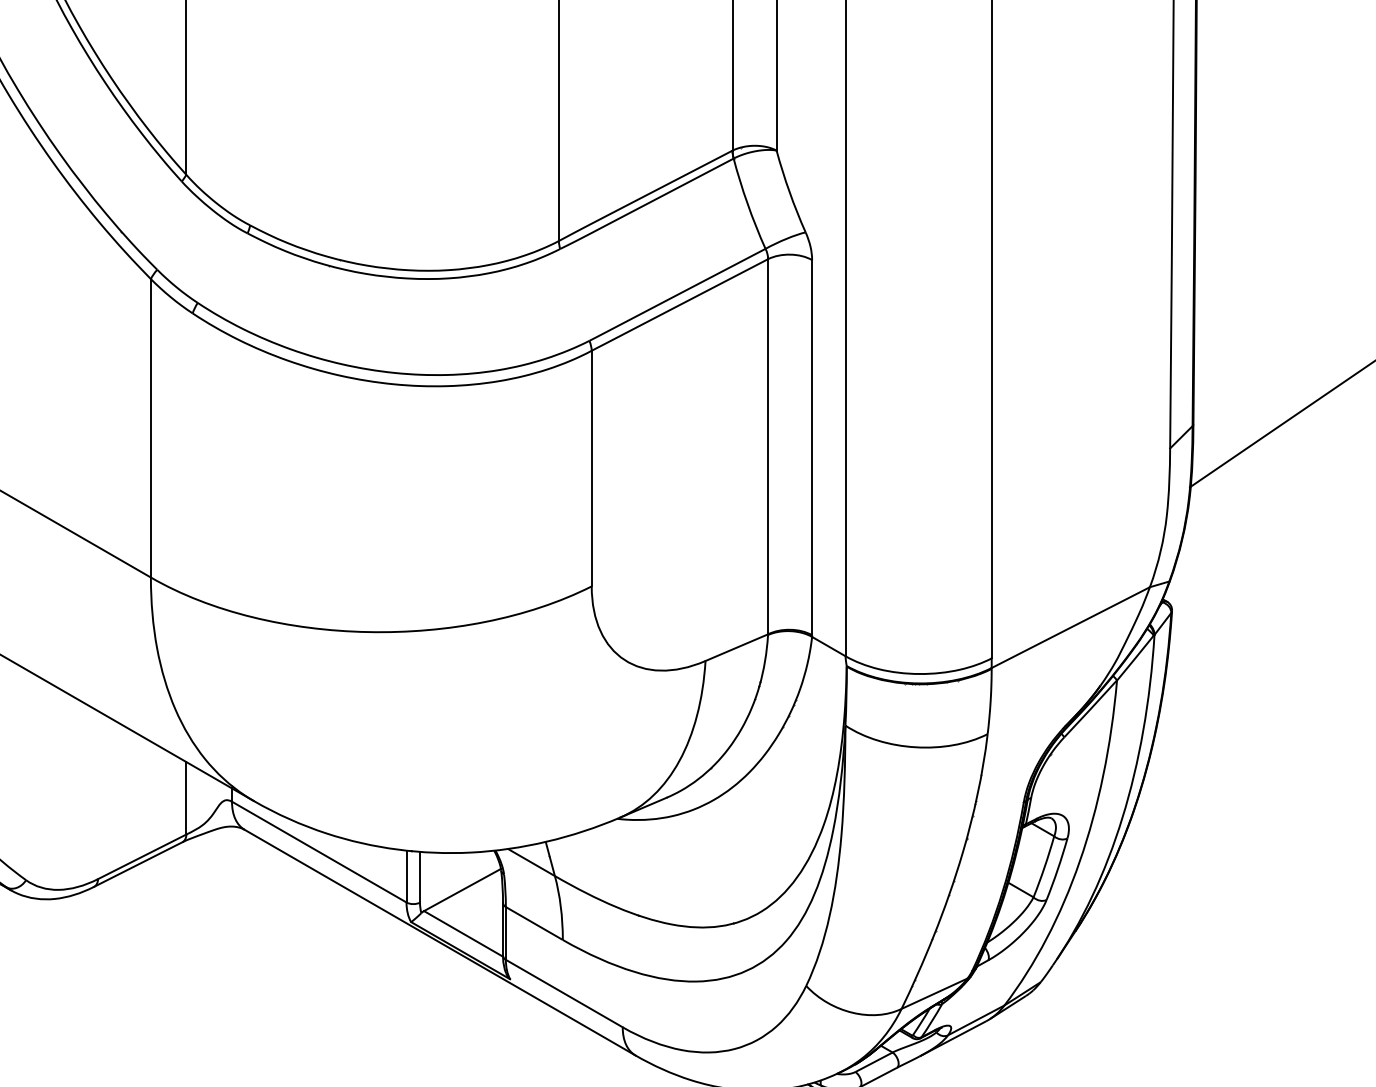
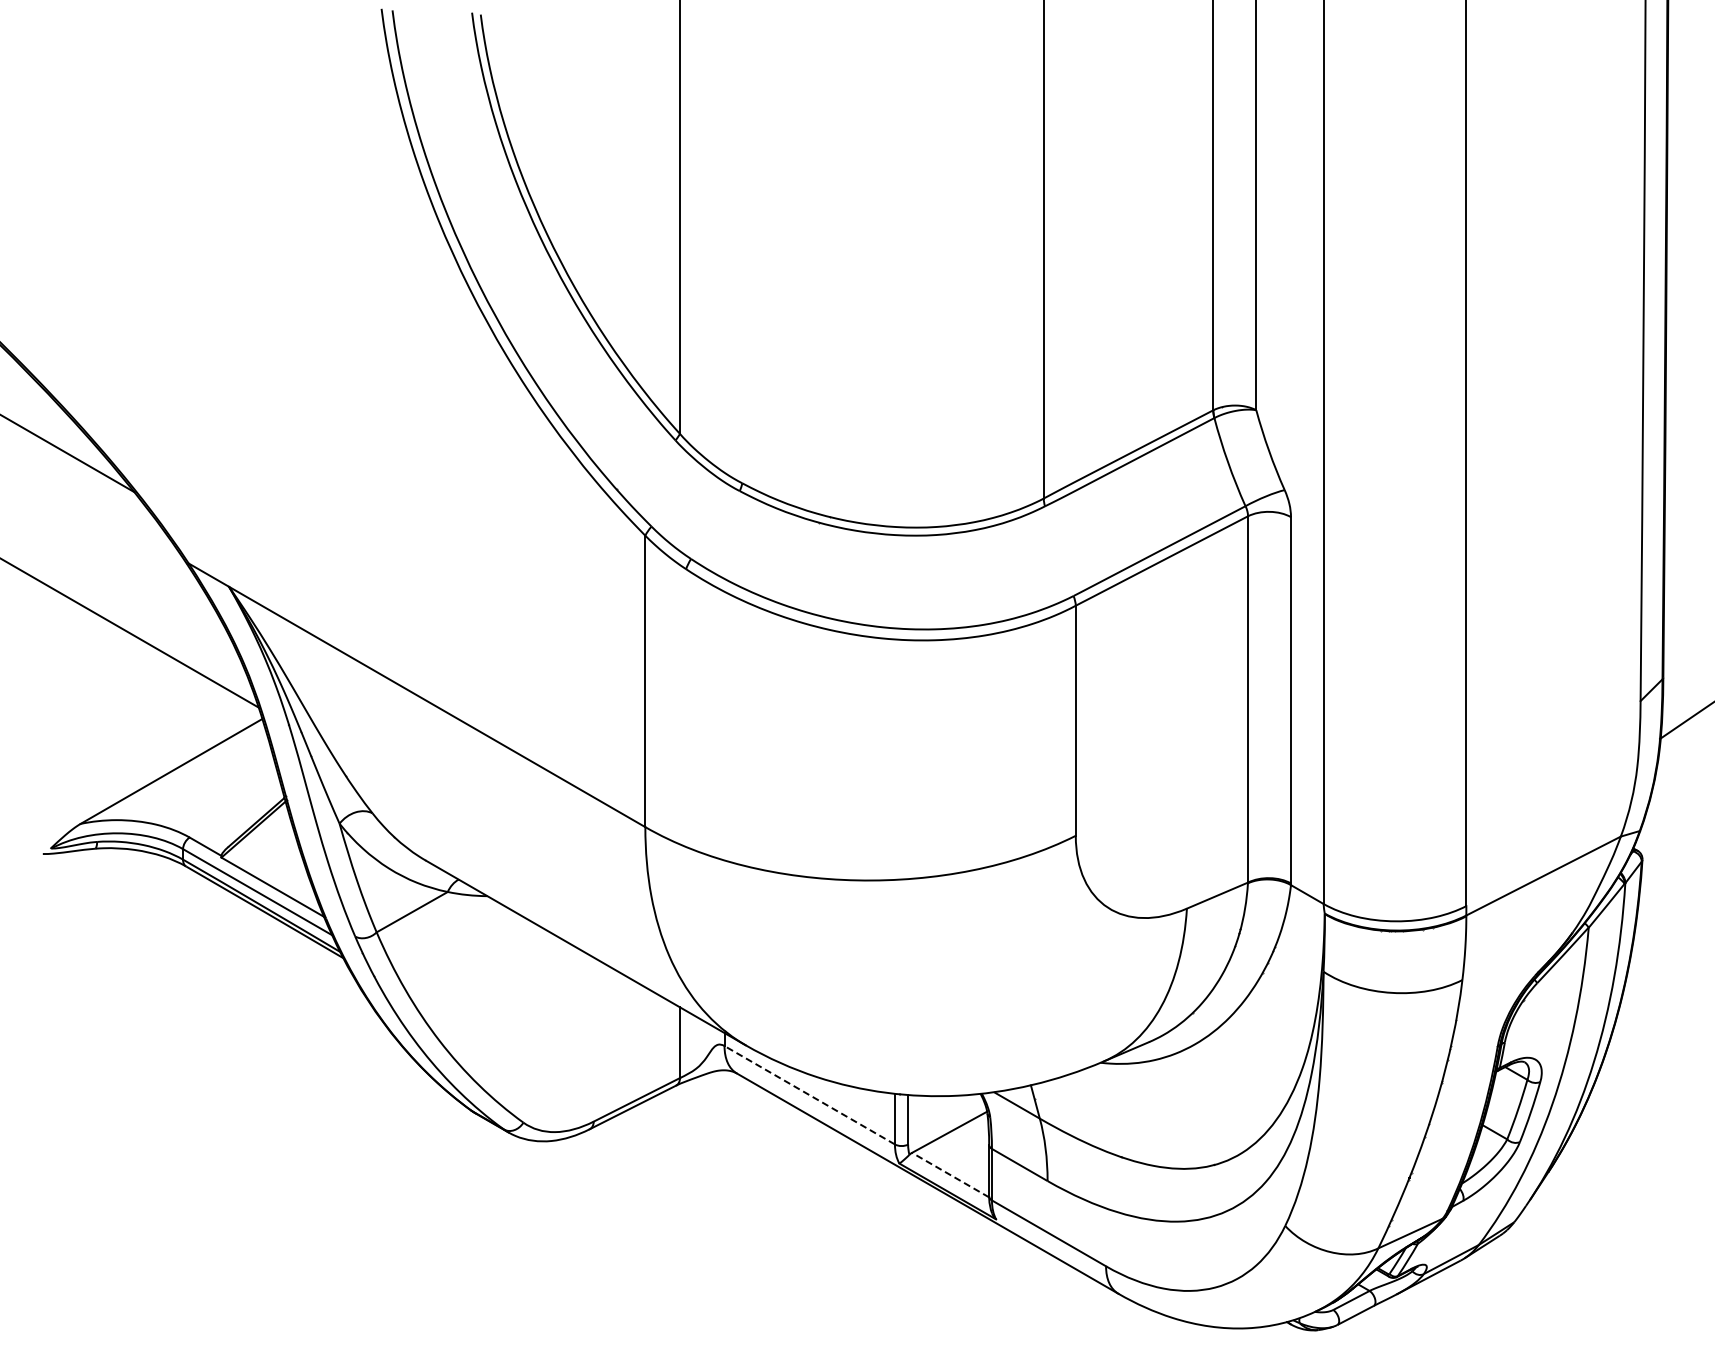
line: (319, 852) -> (809, 1095), solid -> dashed
line: (463, 934) -> (950, 1175), solid -> dashed

